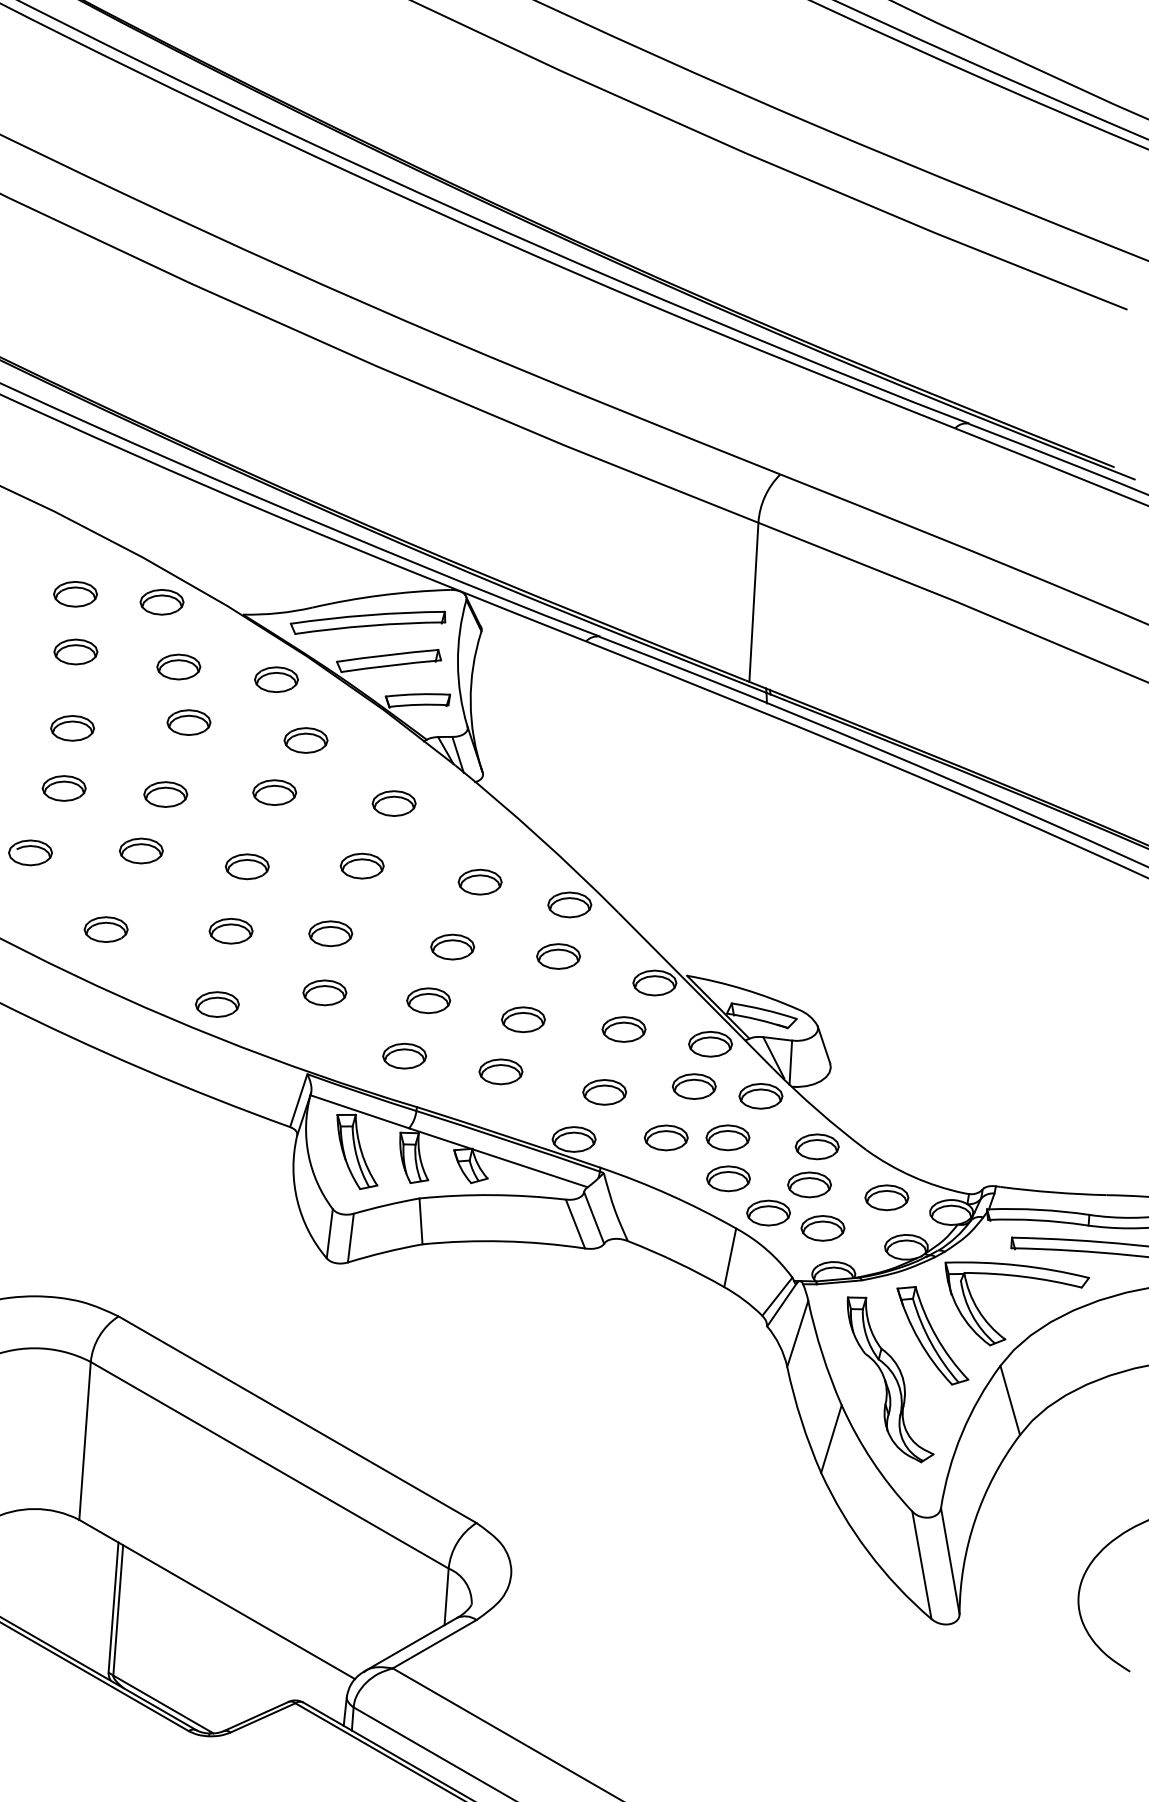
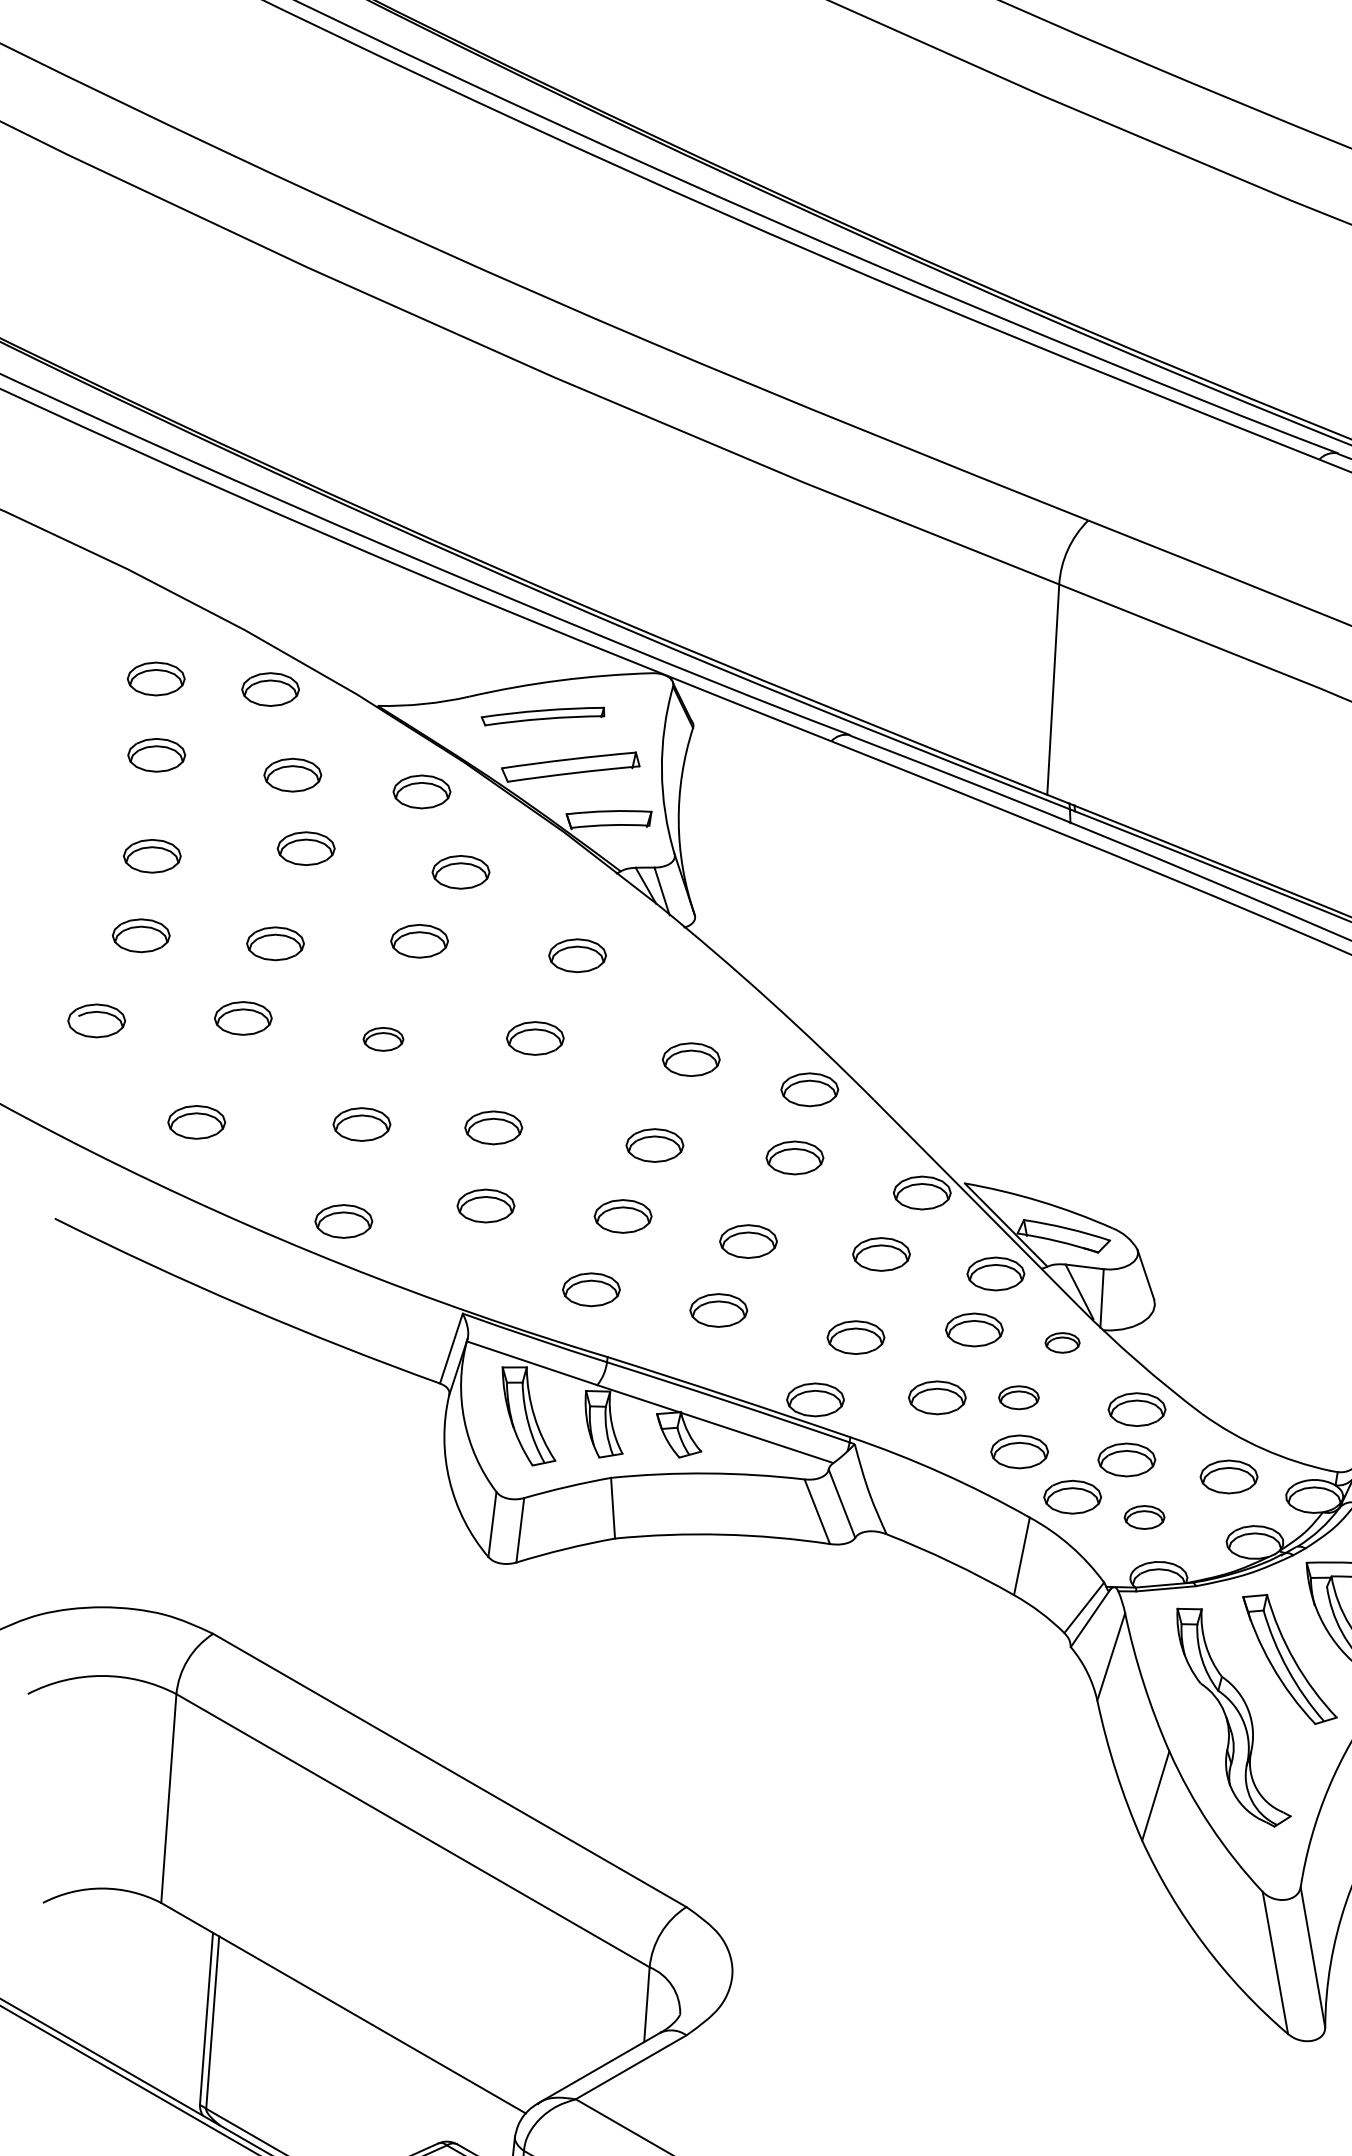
part: (367, 622) -> (542, 716), size x0.6
part: (247, 866) -> (383, 1038), size x0.7
part: (760, 1096) -> (1061, 1343), size x0.6
part: (727, 1137) -> (1018, 1397), size x0.7
part: (822, 1228) -> (1143, 1517), size x0.7

